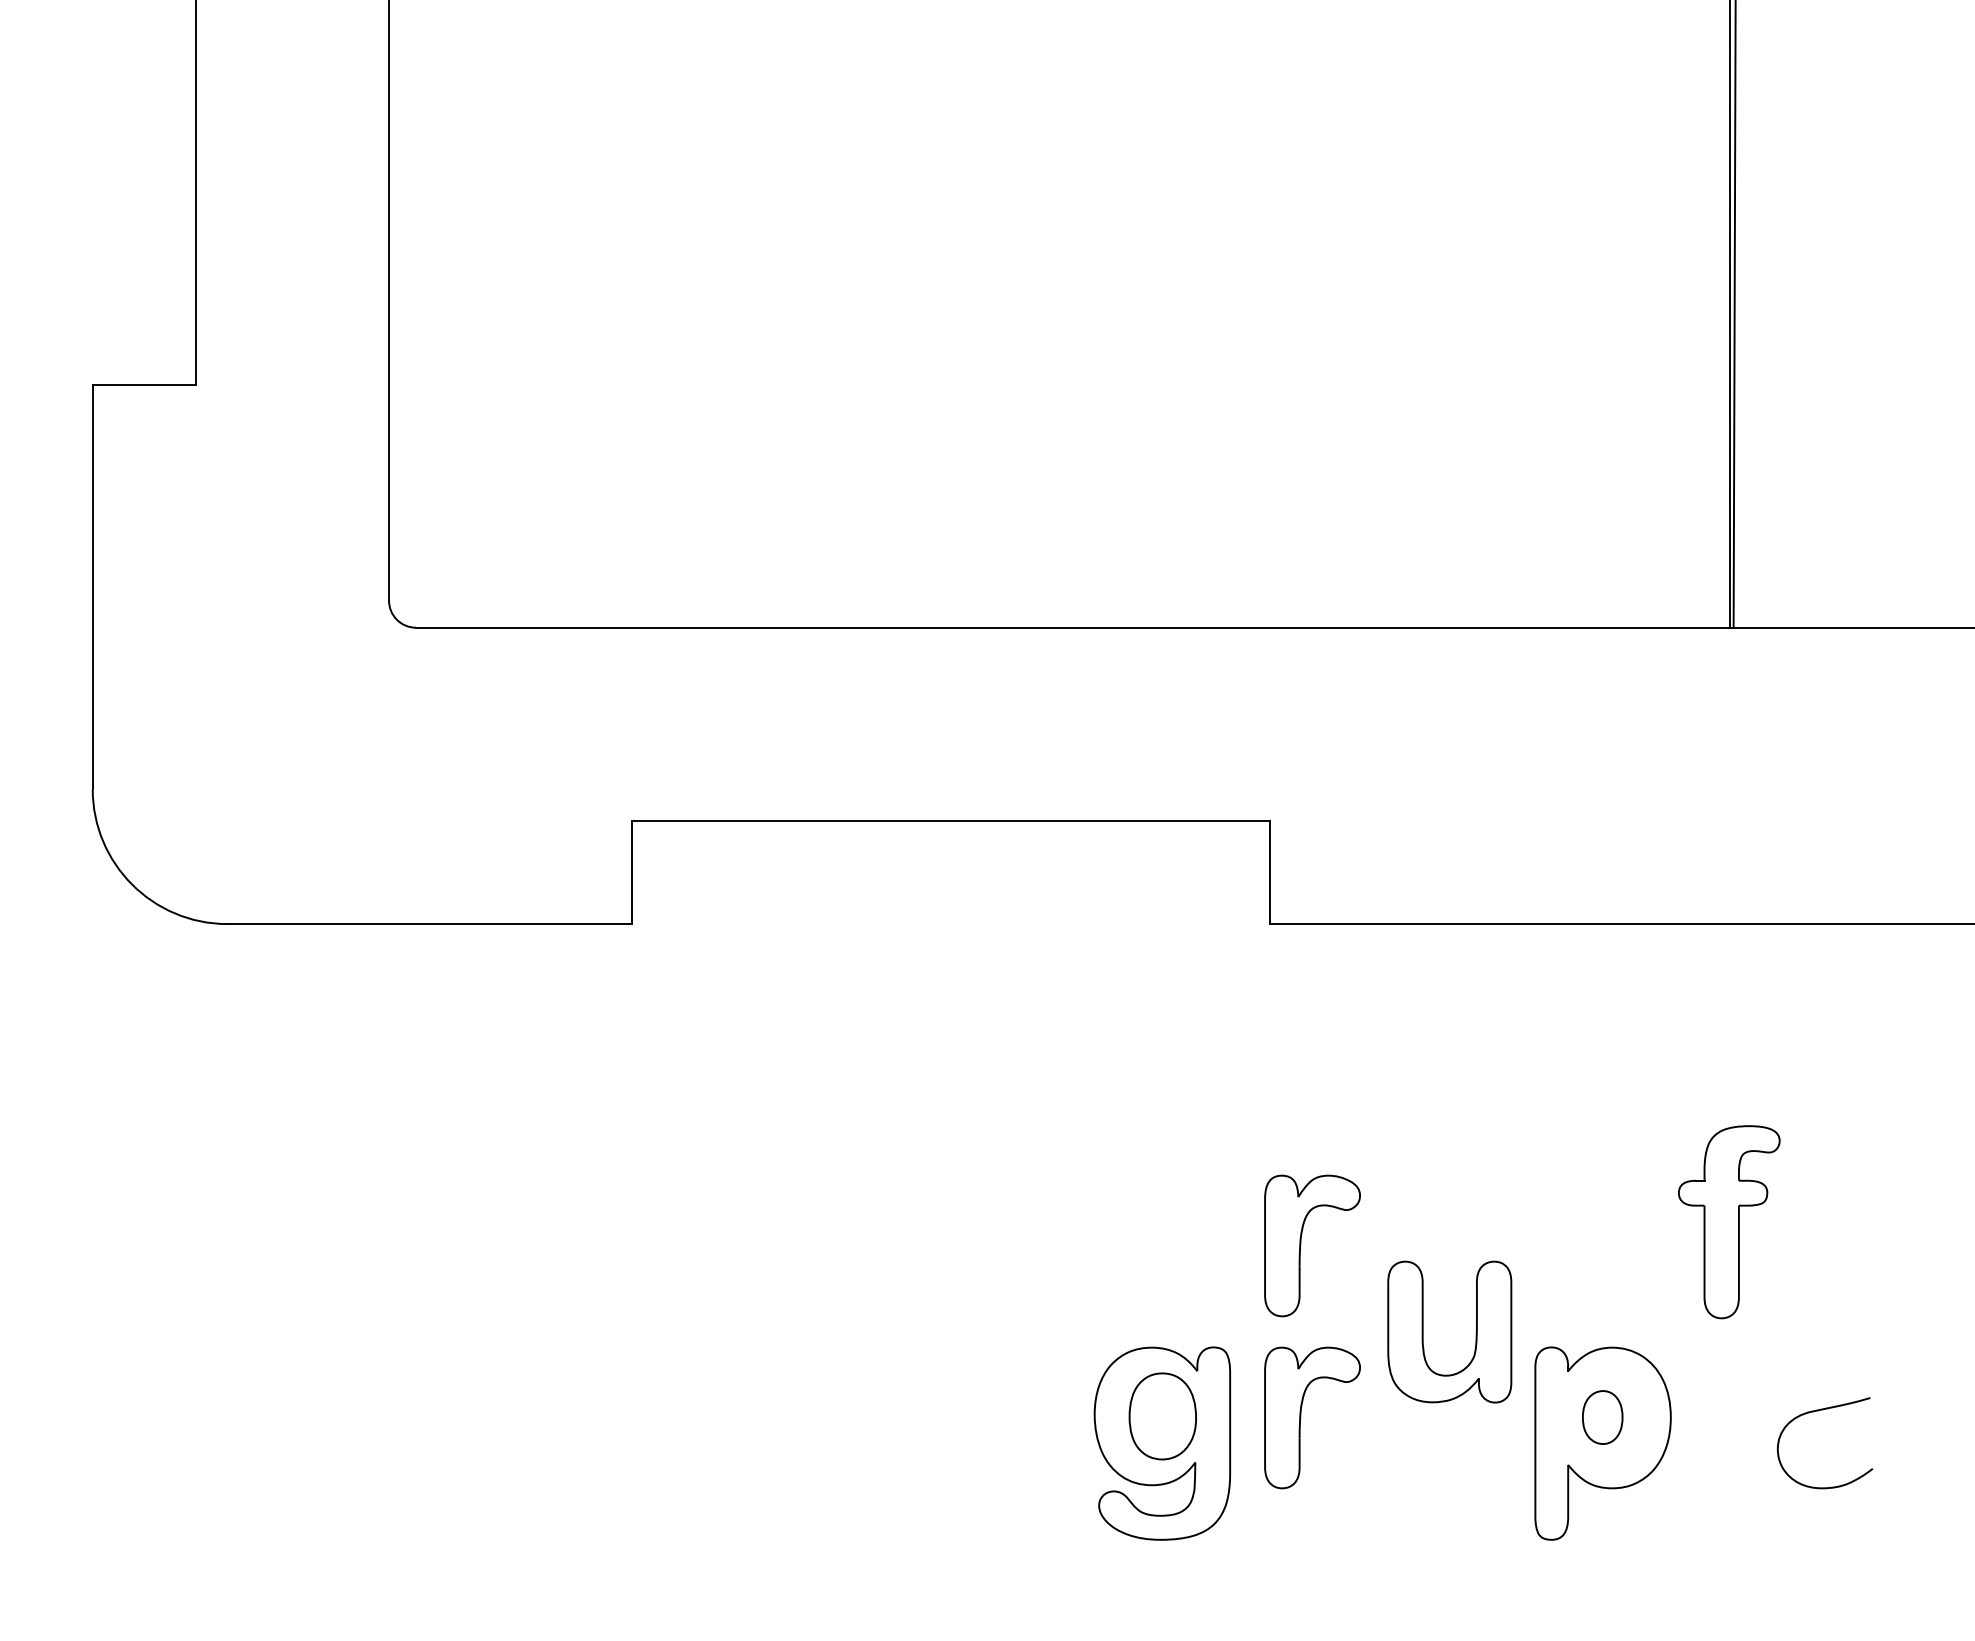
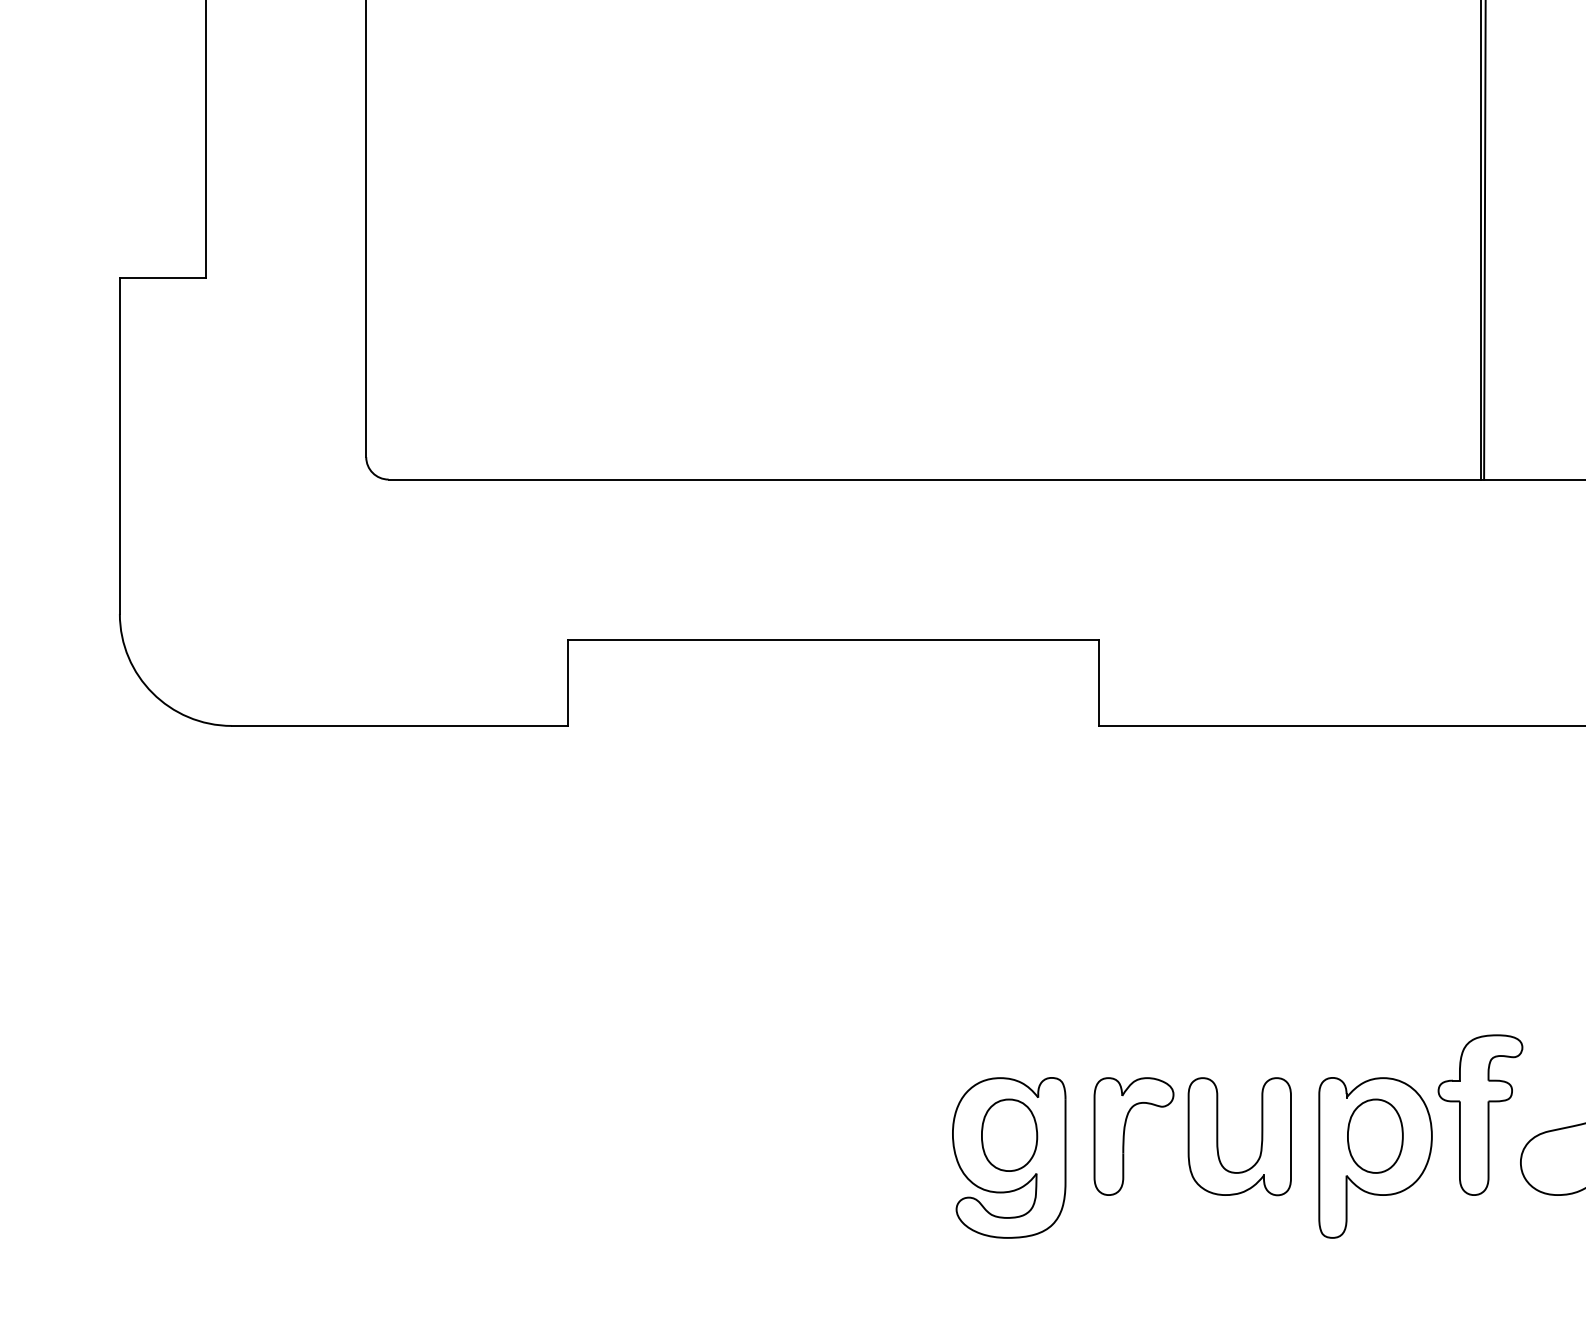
part: (1729, 1222) -> (1480, 1115), moved
part: (1301, 1245) -> (1124, 993), removed
part: (1423, 1331) -> (1217, 1136), moved
part: (1602, 1417) -> (1375, 1136), size x1.67

